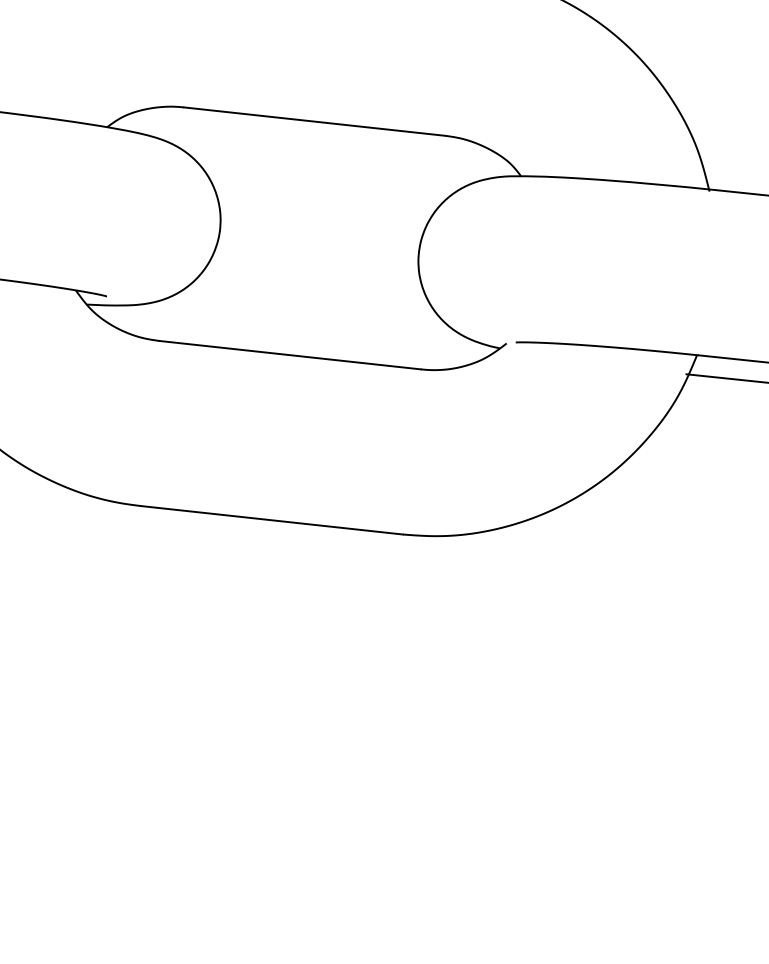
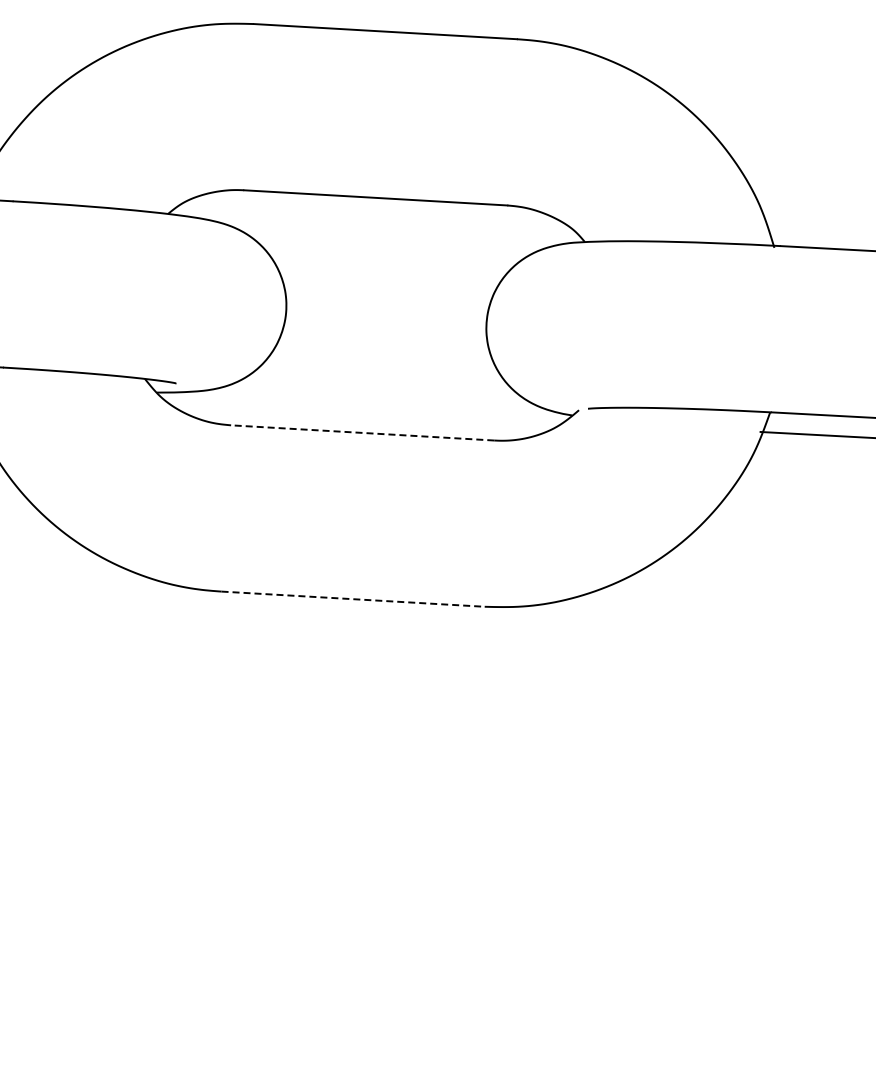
line: (289, 354) -> (362, 432), solid -> dashed
line: (272, 520) -> (353, 599), solid -> dashed

